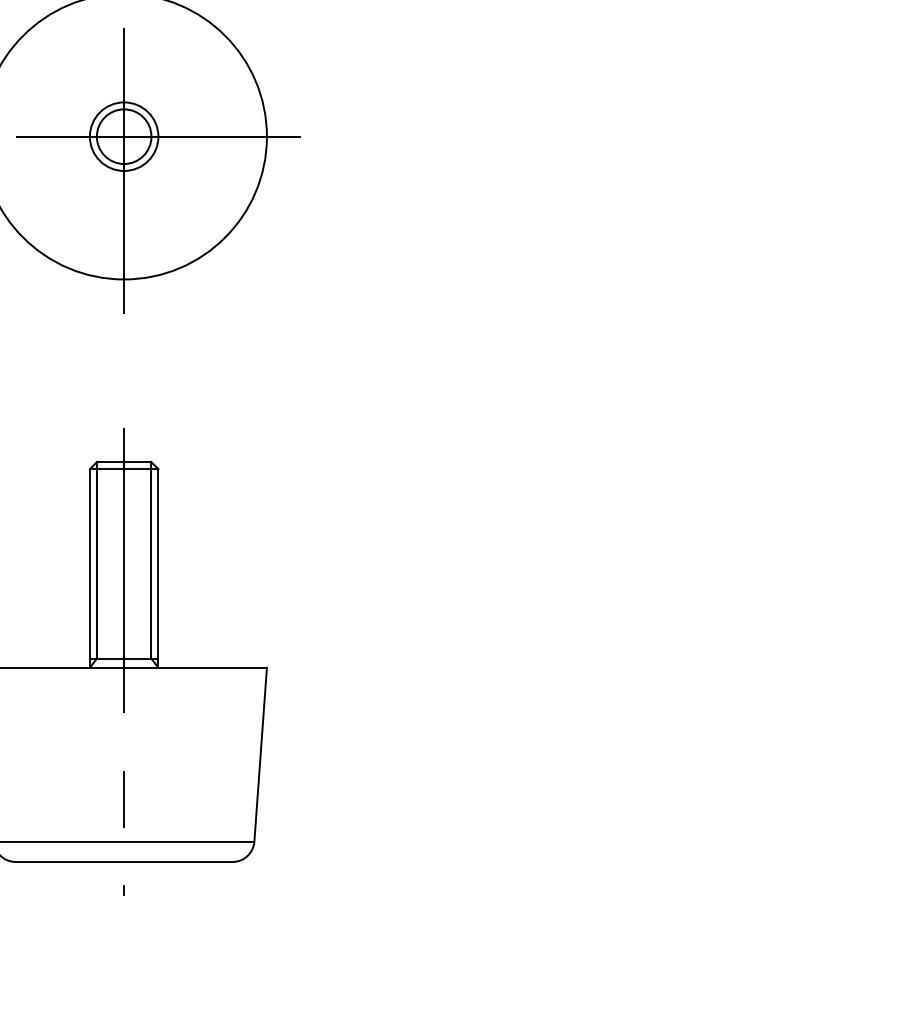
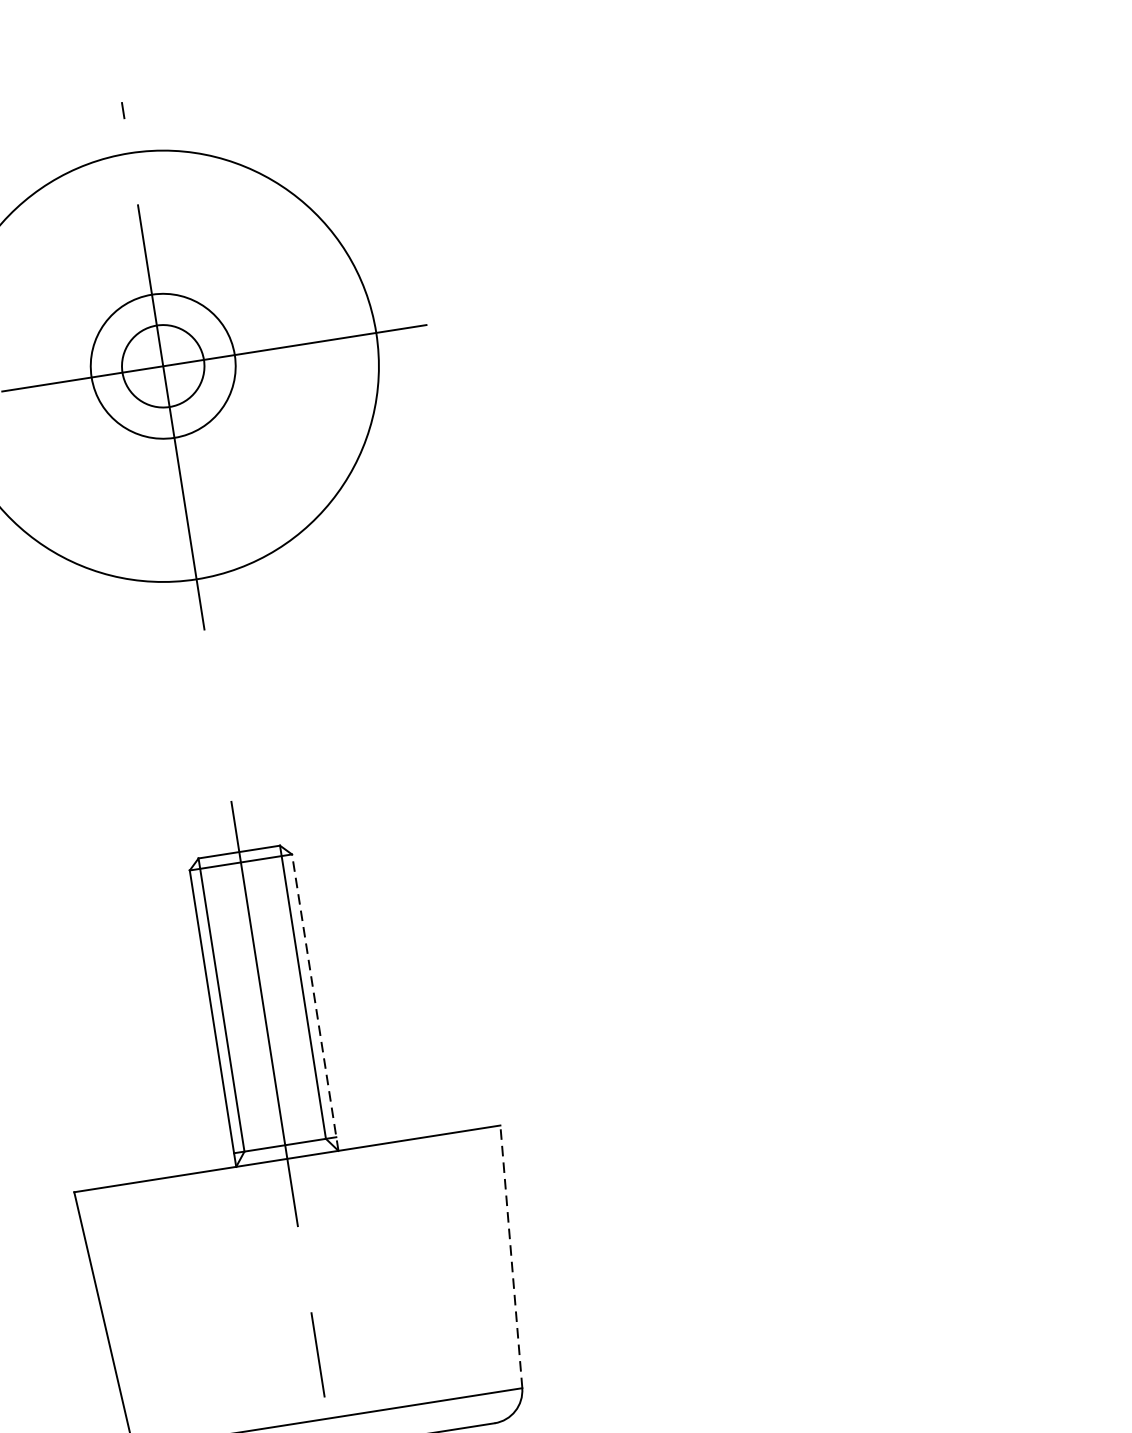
circle: (123, 136) -> (162, 366), size x1.4
line: (158, 567) -> (315, 1001), solid -> dashed
line: (260, 754) -> (511, 1256), solid -> dashed

